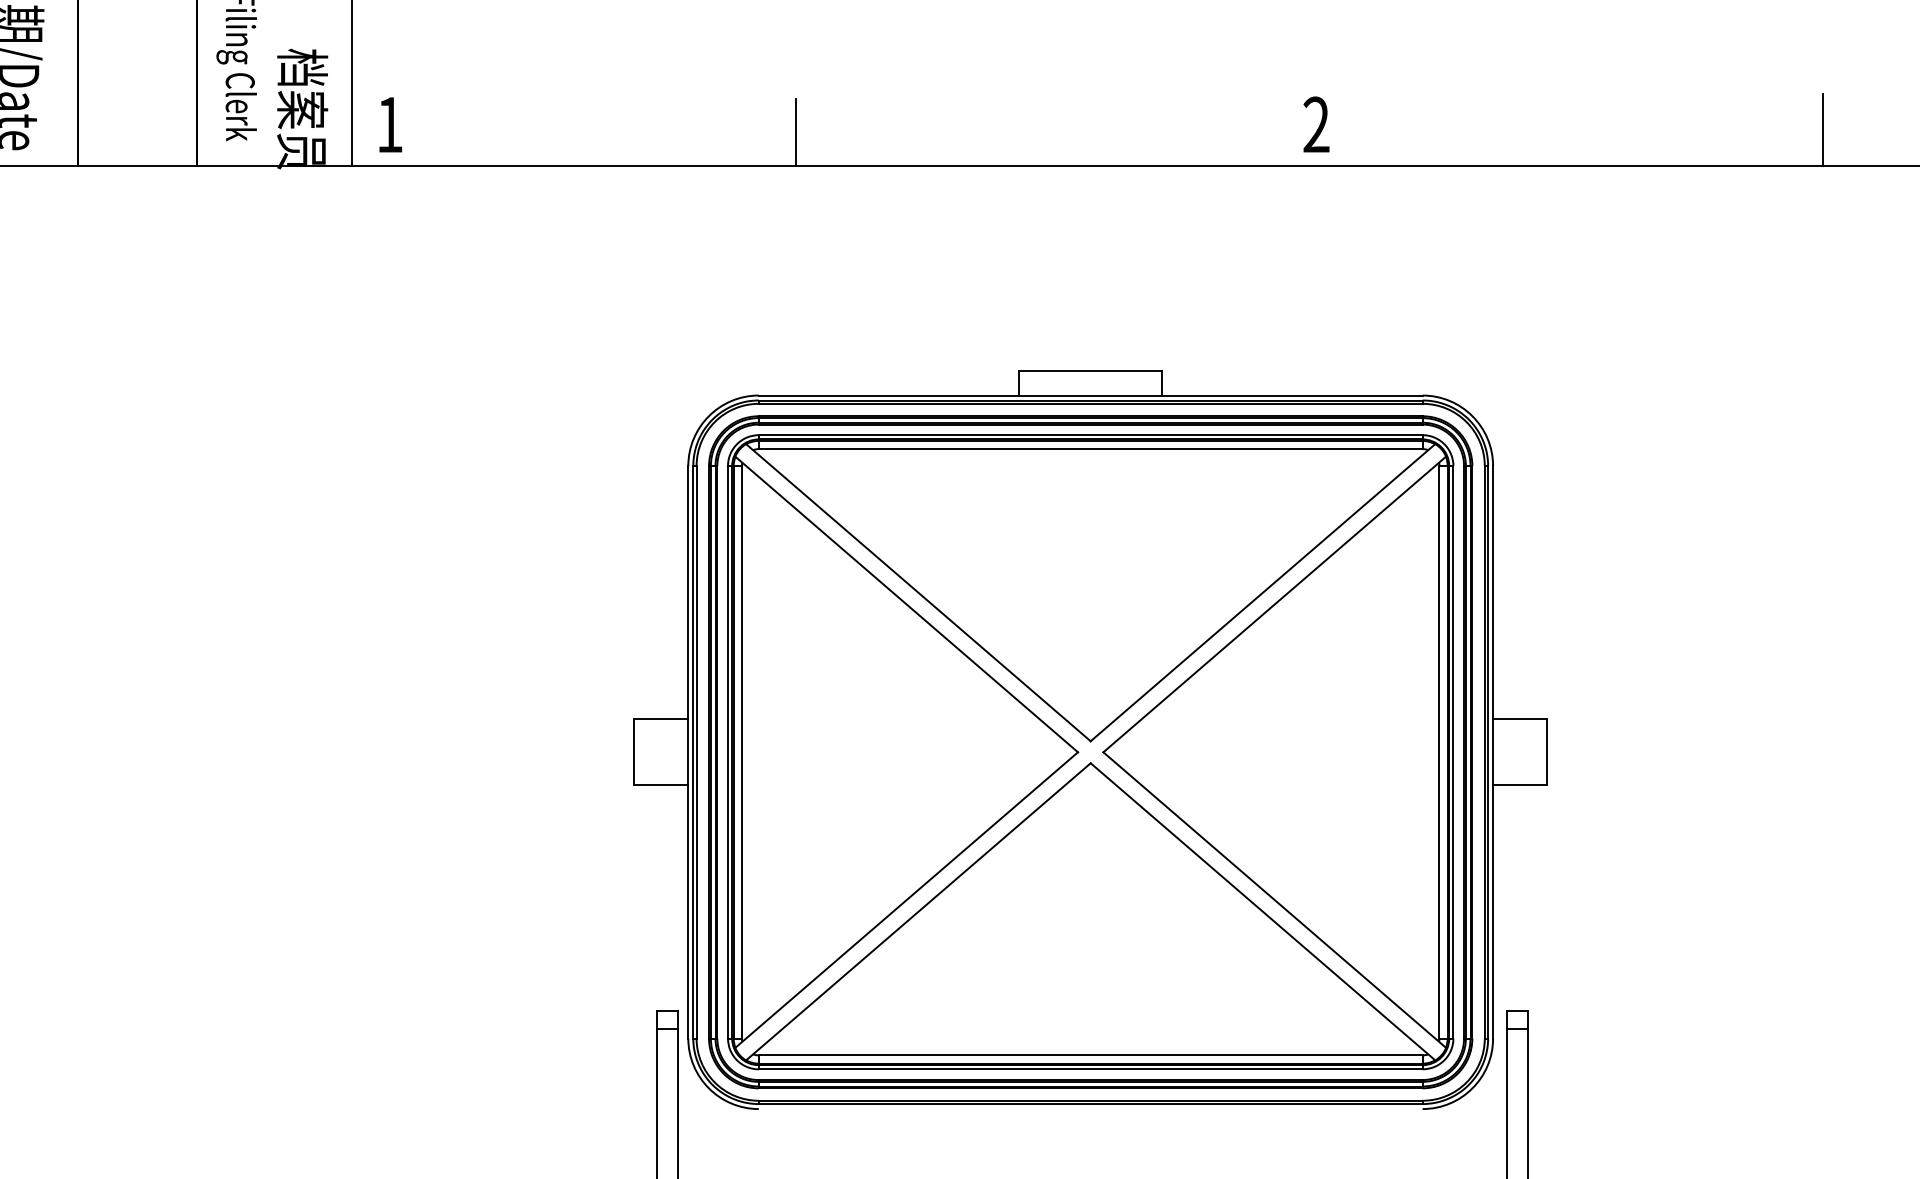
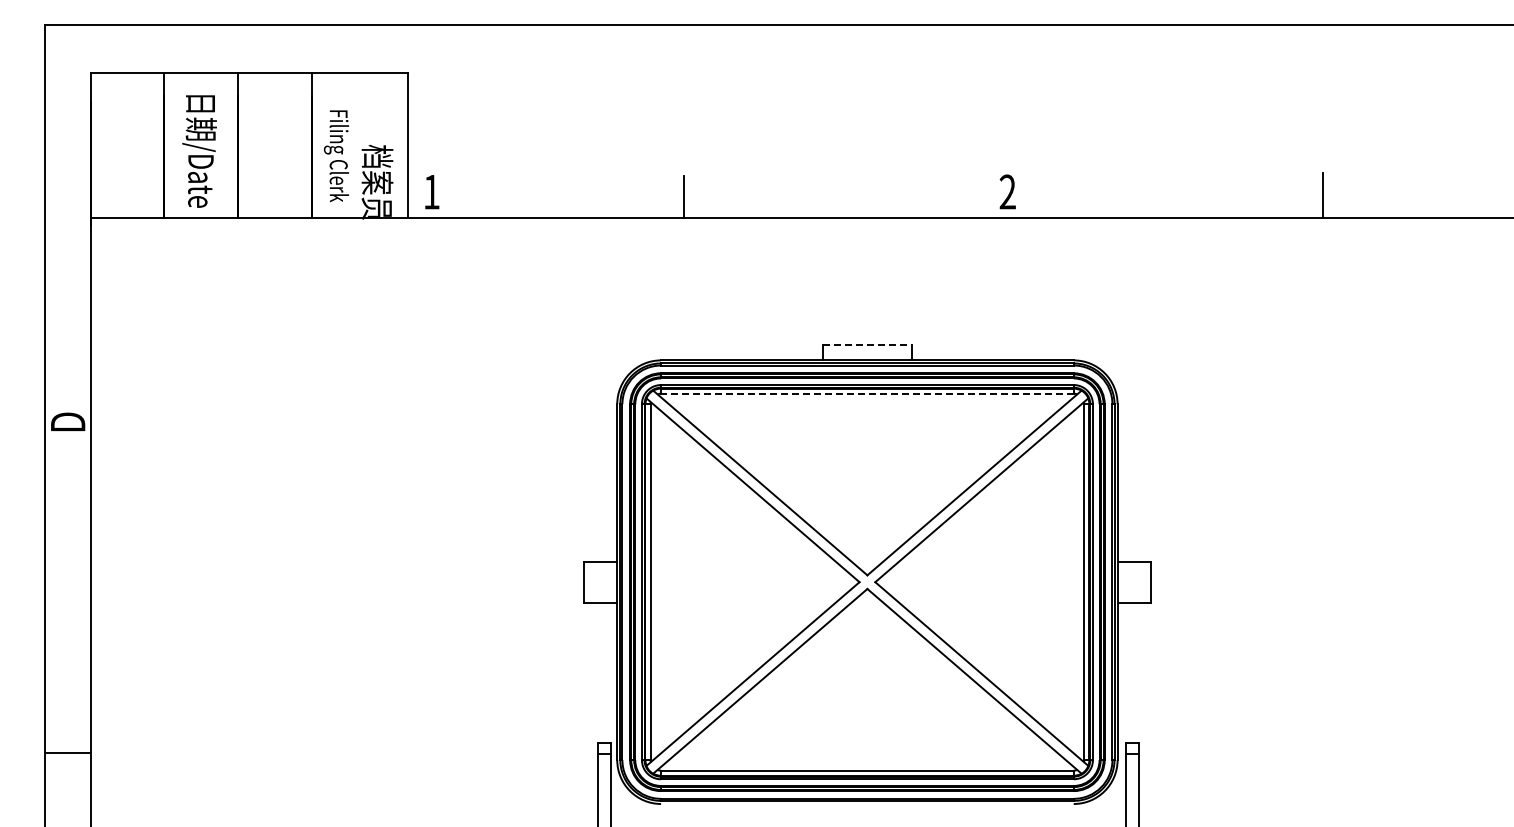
line: (1090, 371) -> (867, 345), solid -> dashed
line: (1089, 448) -> (866, 393), solid -> dashed

